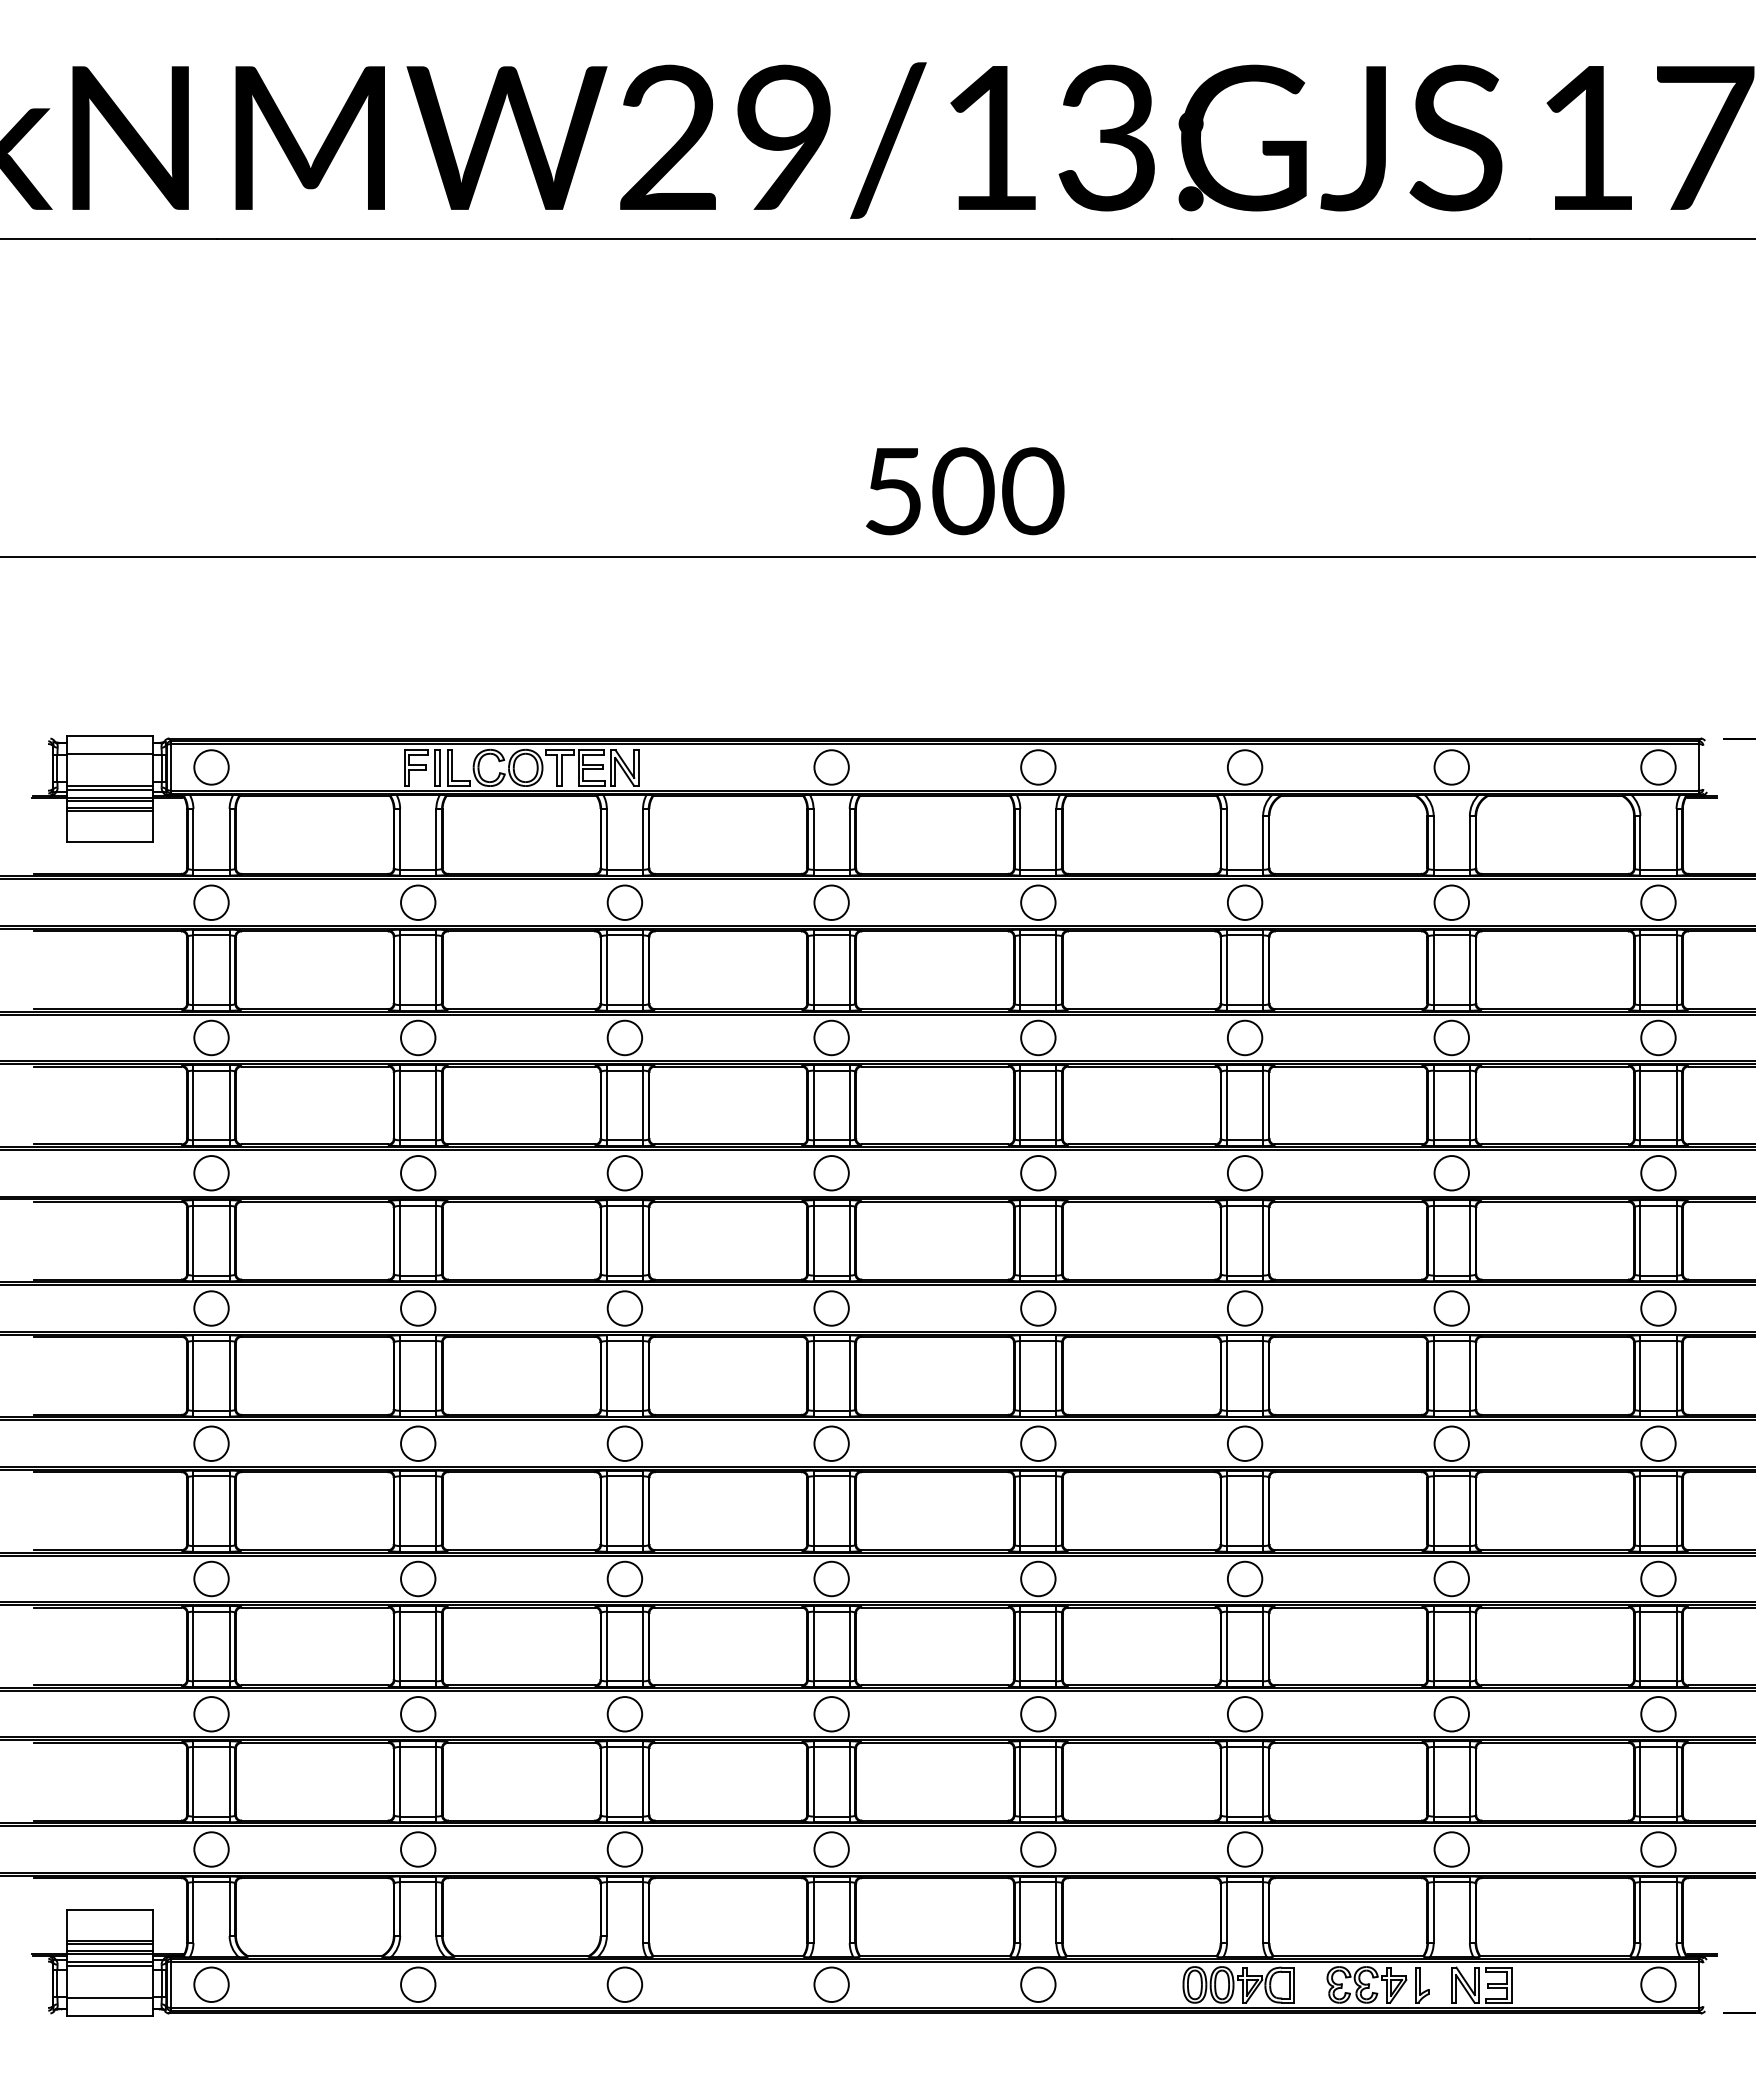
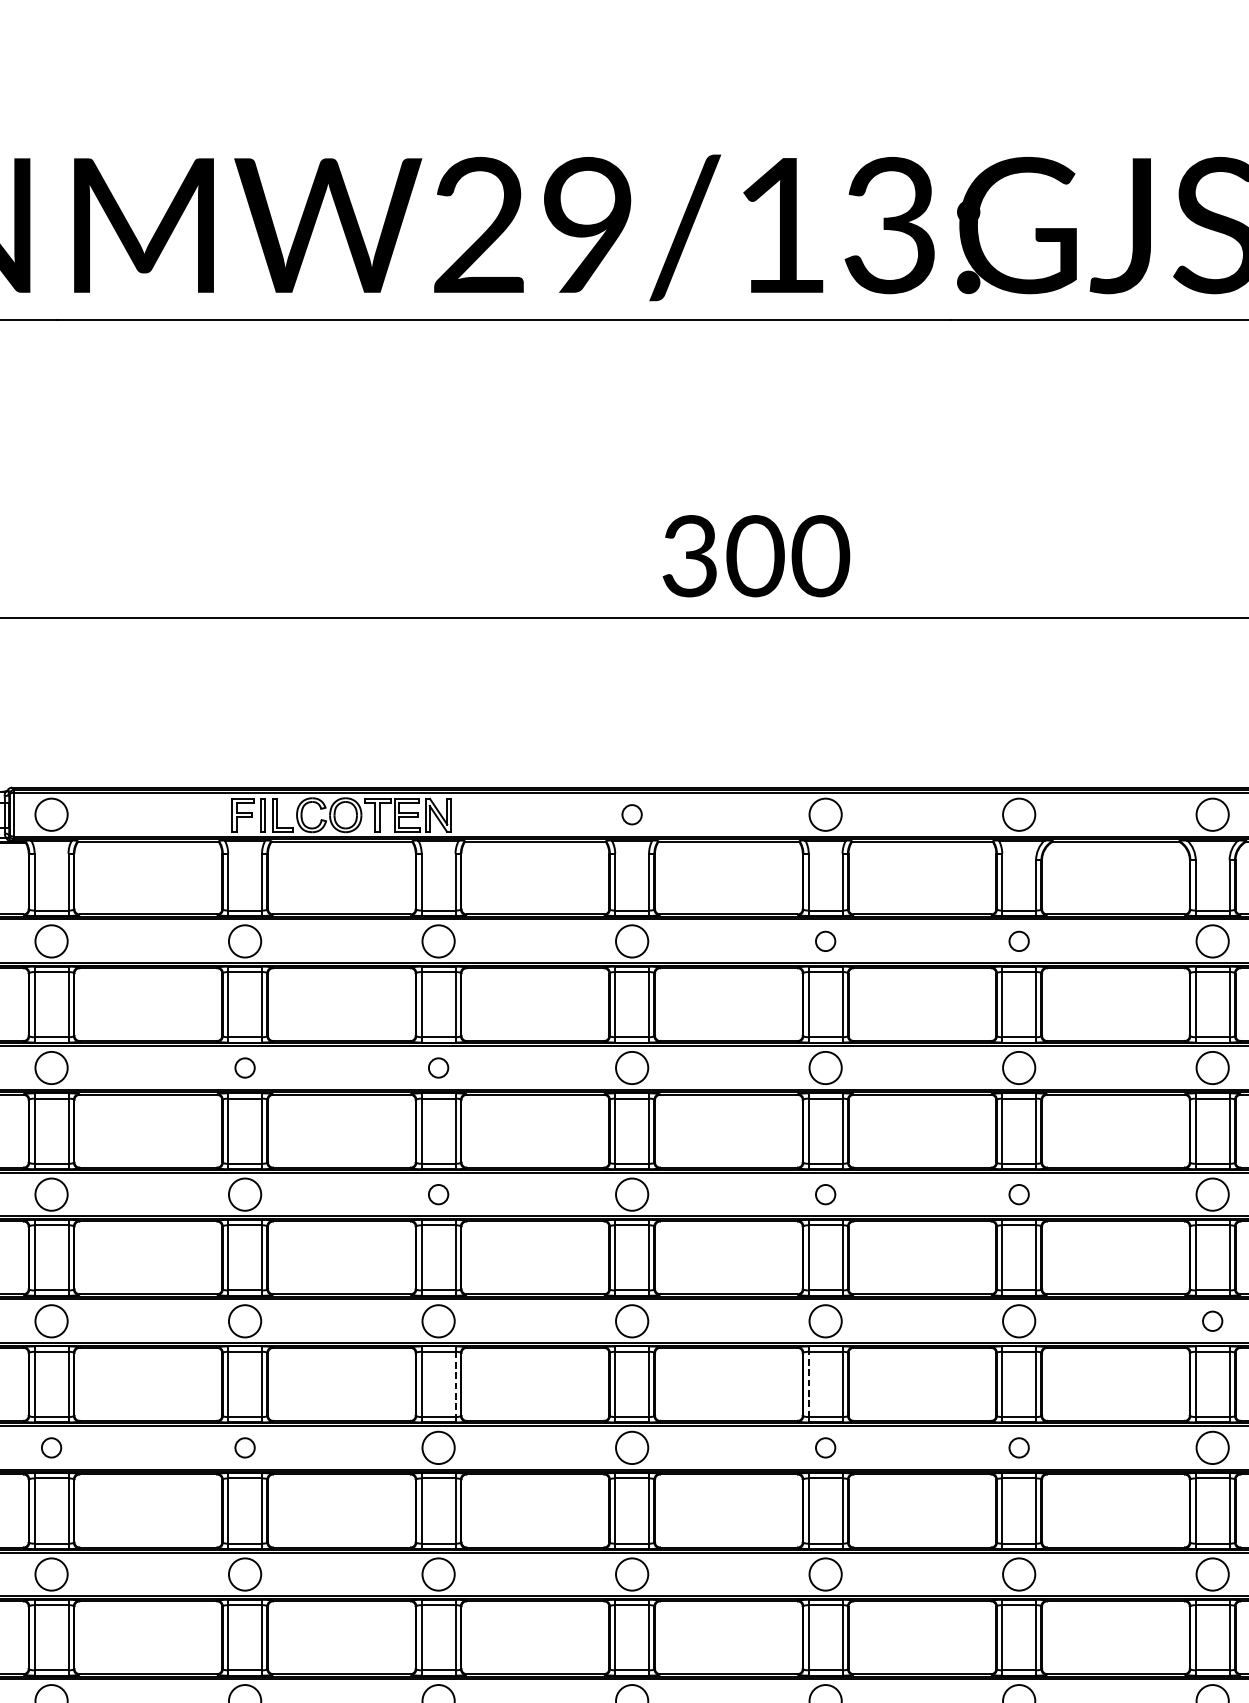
text: (892, 491) -> (689, 556), 500 -> 300
circle: (831, 767) -> (631, 814), size x0.6
circle: (1038, 902) -> (825, 941), size x0.6
circle: (1244, 902) -> (1018, 941), size x0.6
circle: (418, 1037) -> (245, 1067), size x0.6
circle: (624, 1037) -> (438, 1067), size x0.6
circle: (624, 1173) -> (438, 1194), size x0.6
circle: (1038, 1173) -> (825, 1194), size x0.6
circle: (1244, 1173) -> (1018, 1194), size x0.6
circle: (1451, 1308) -> (1212, 1321), size x0.6
line: (643, 1375) -> (455, 1384), solid -> dashed
line: (1020, 1375) -> (808, 1384), solid -> dashed
circle: (211, 1443) -> (51, 1447), size x0.6
circle: (418, 1443) -> (245, 1447), size x0.6
circle: (1038, 1443) -> (825, 1447), size x0.6
circle: (1244, 1443) -> (1018, 1447), size x0.6

